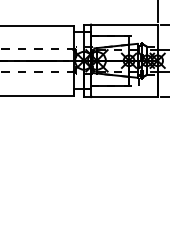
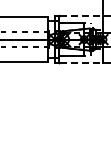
line: (124, 25) -> (81, 16), solid -> dashed
line: (124, 95) -> (81, 62), solid -> dashed

